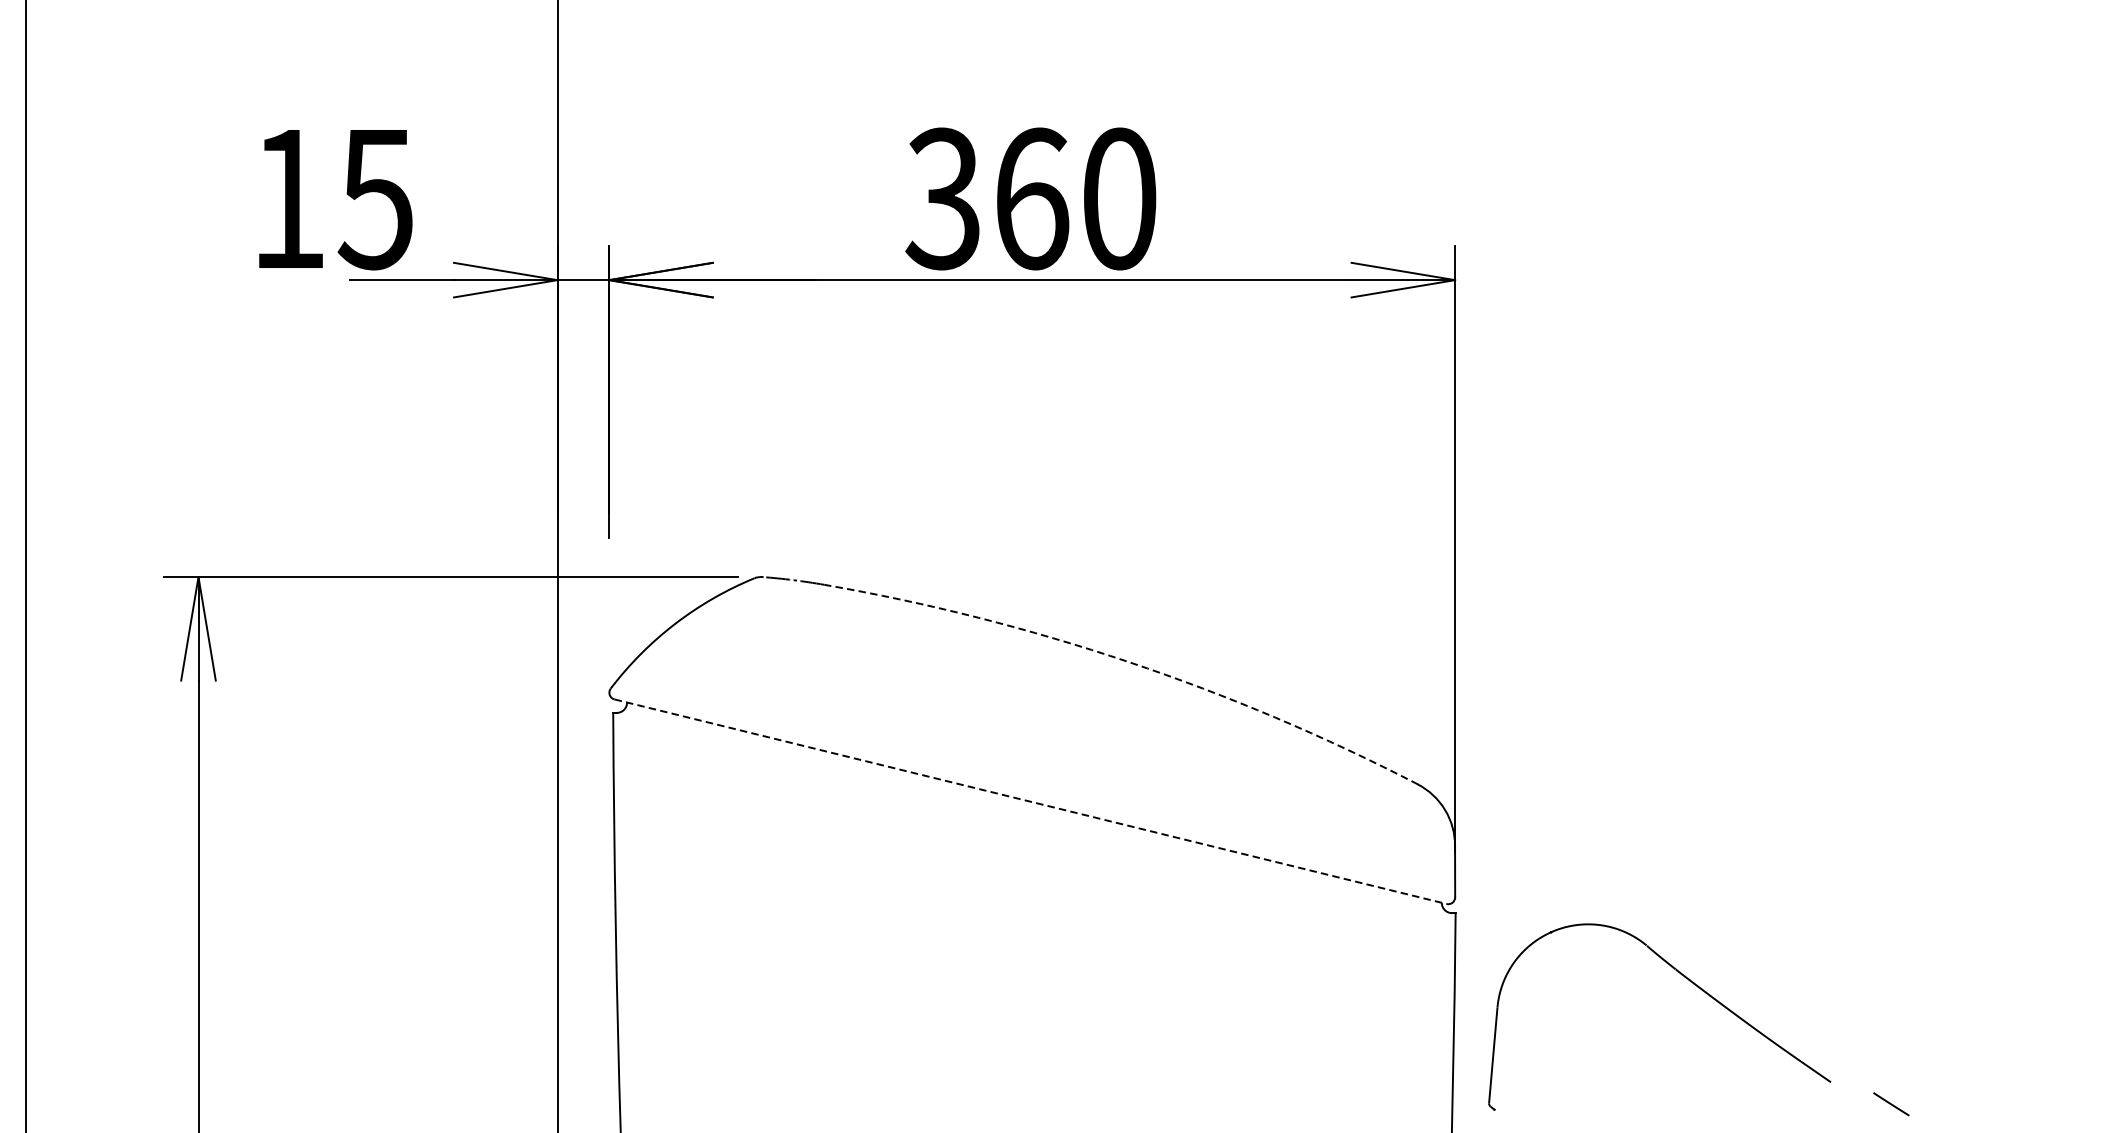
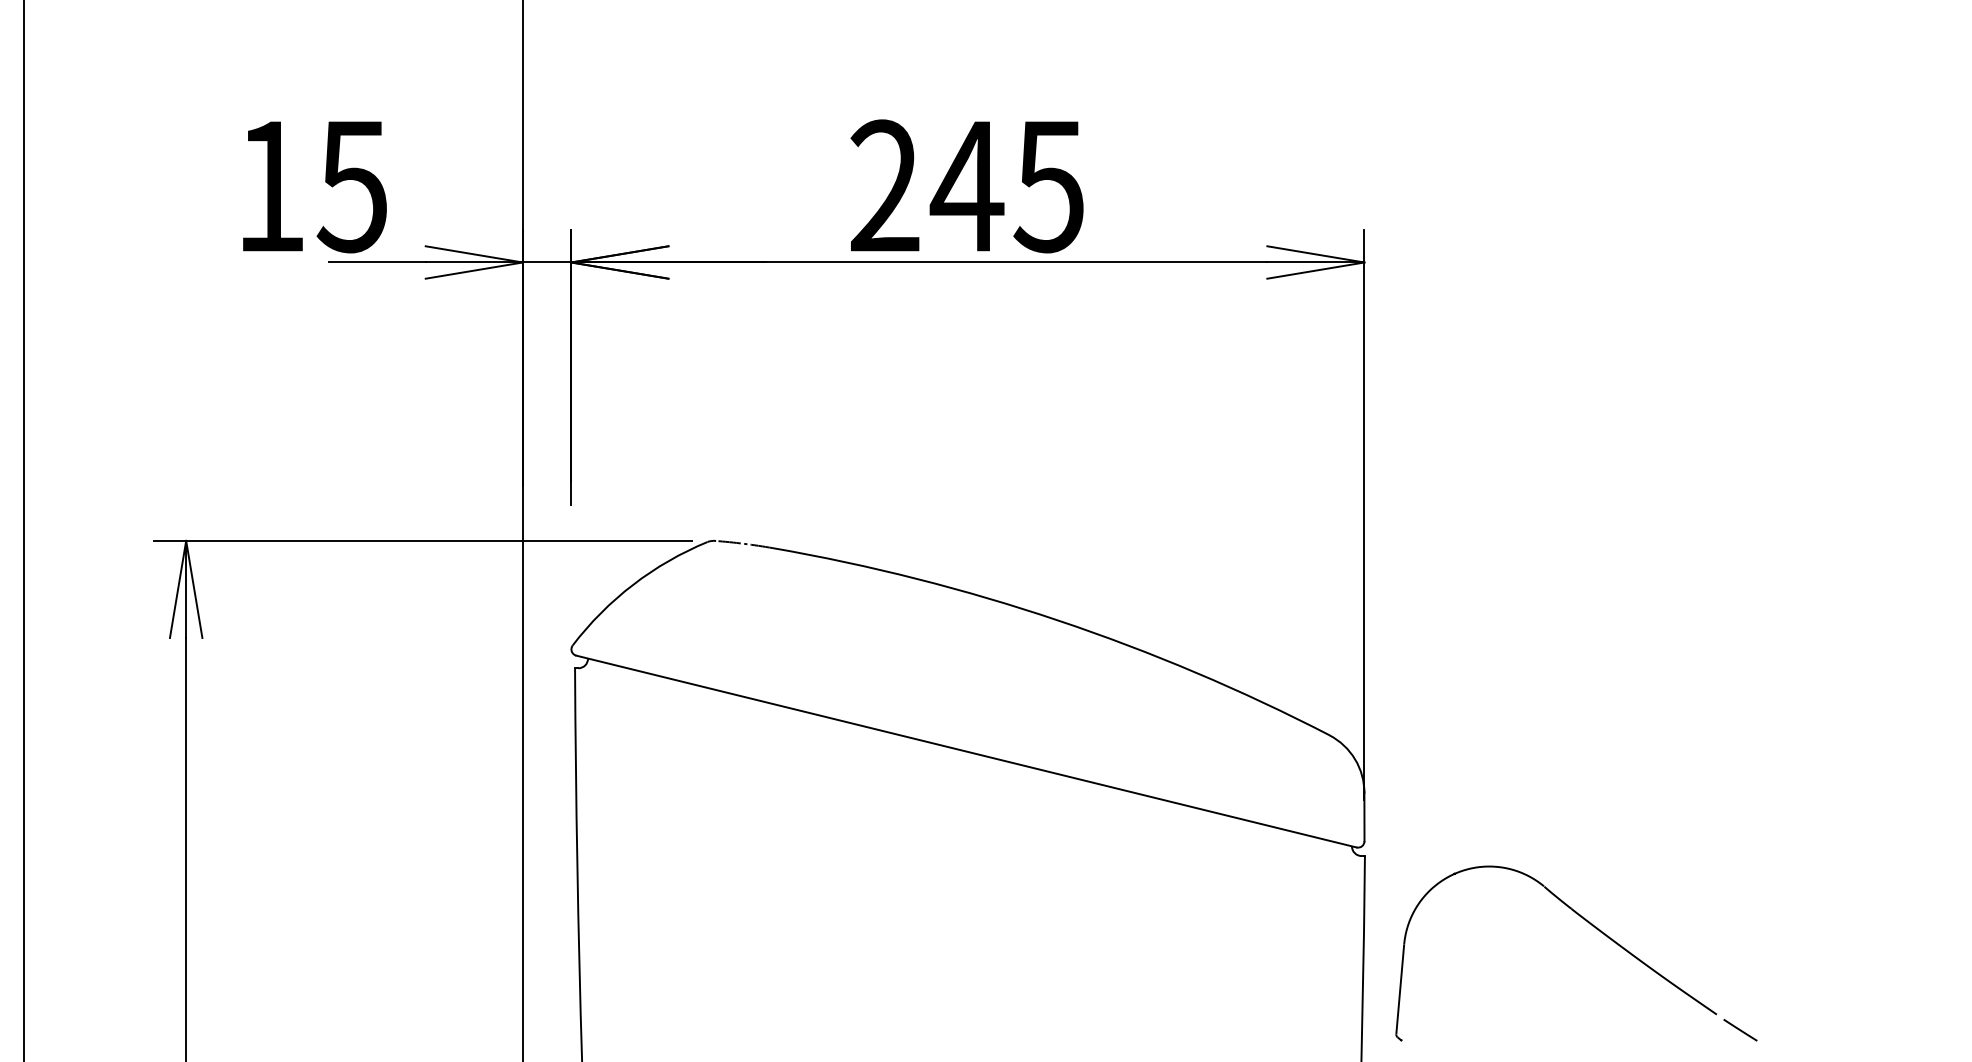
text: (1030, 199) -> (966, 186), 360 -> 245
arc: (1128, 661) -> (1058, 620), dashed -> solid
line: (1030, 801) -> (966, 751), dashed -> solid
line: (1891, 1104) -> (1740, 1030), moved

